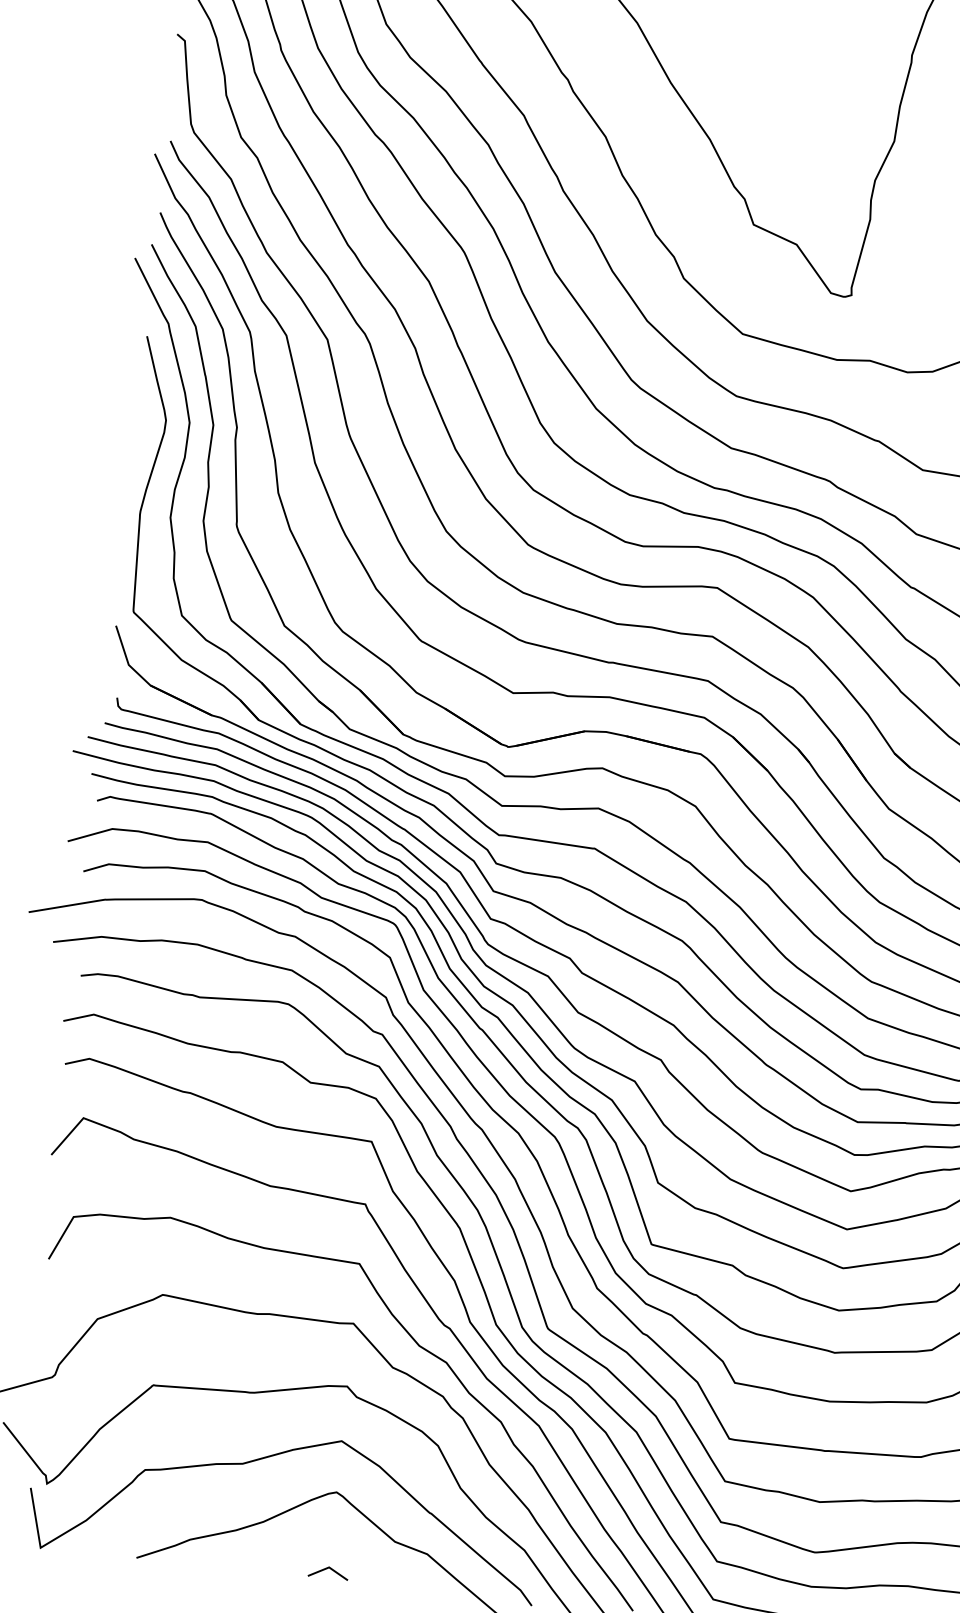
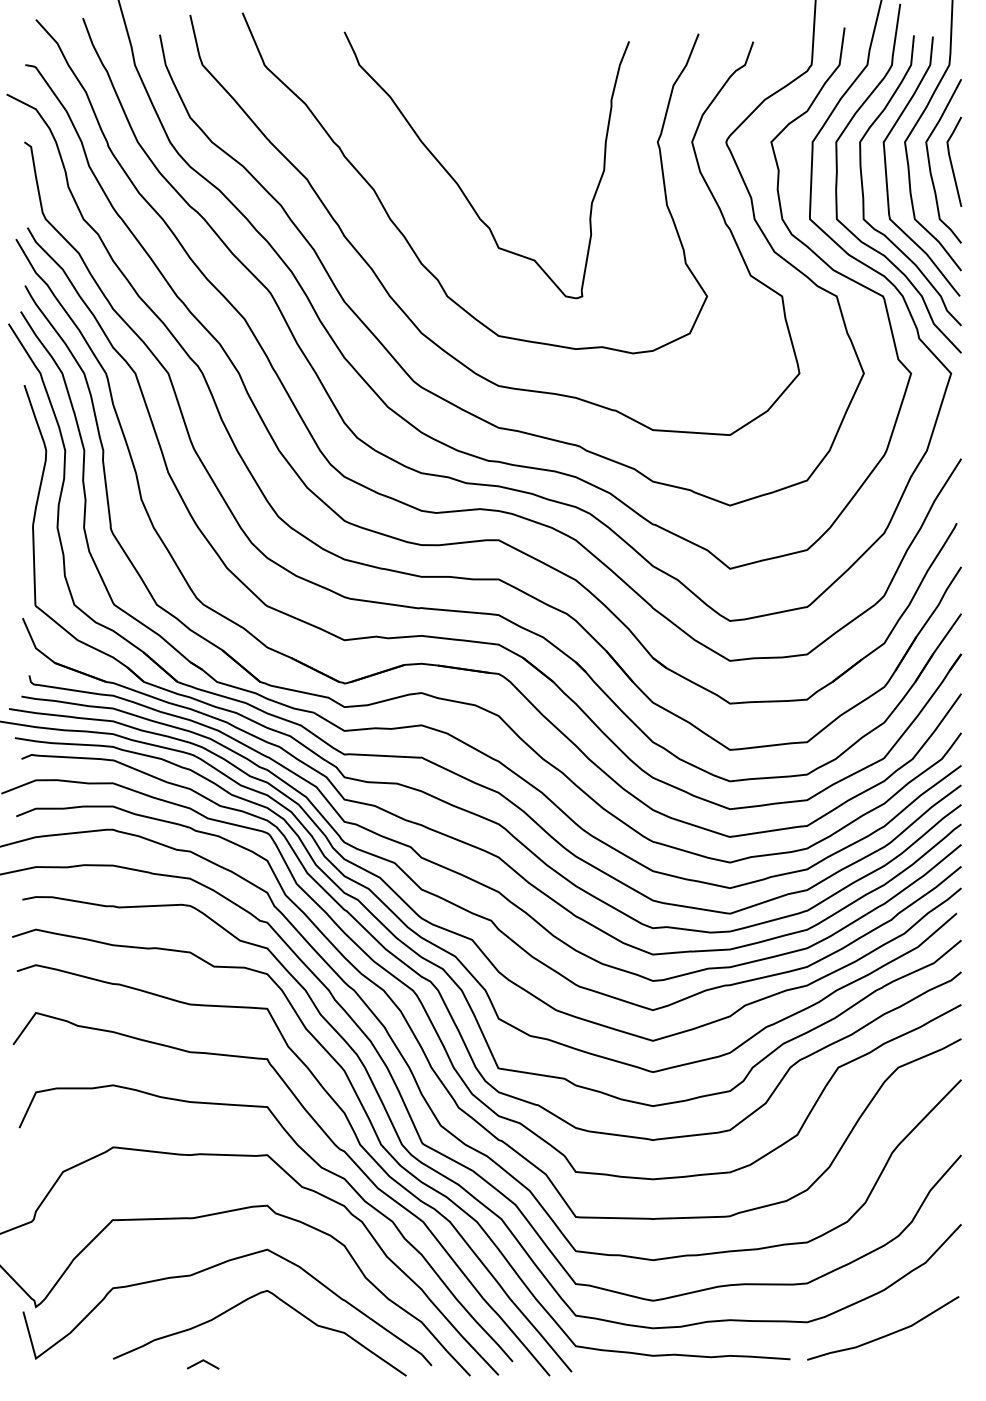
line: (326, 1570) -> (201, 1362), moved

